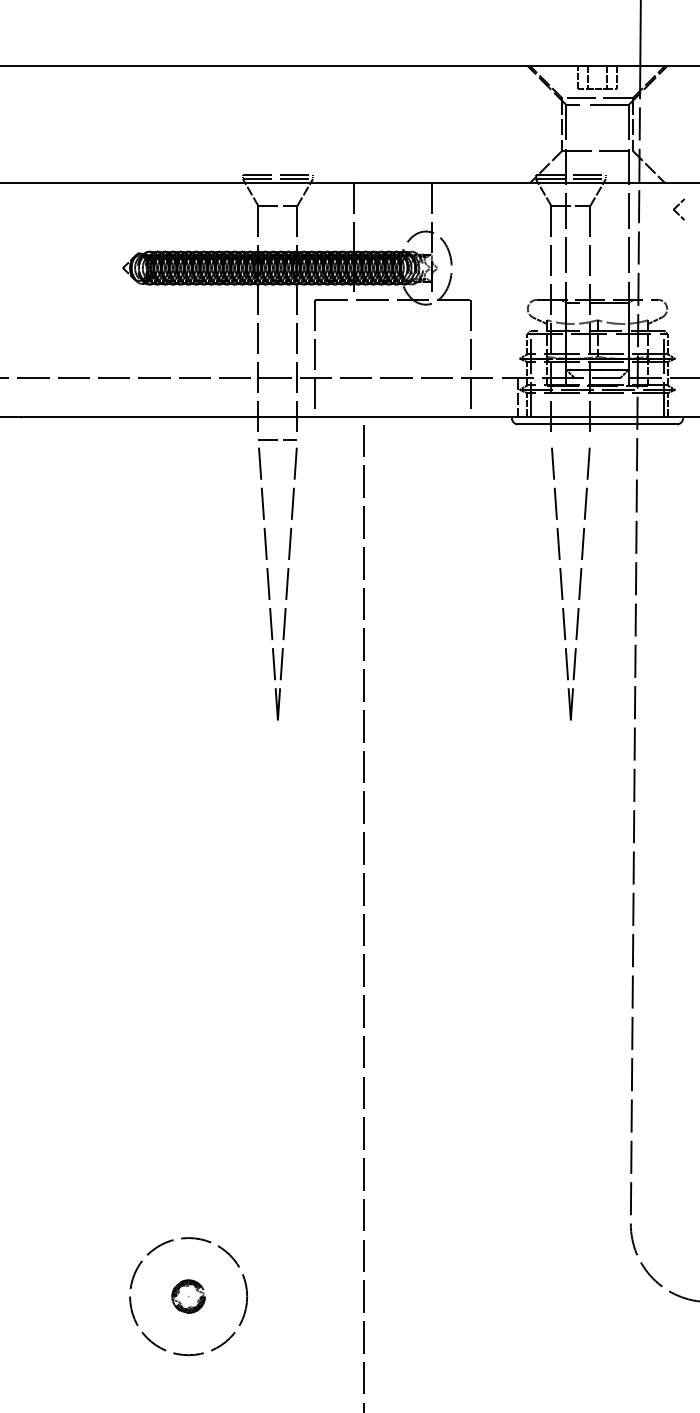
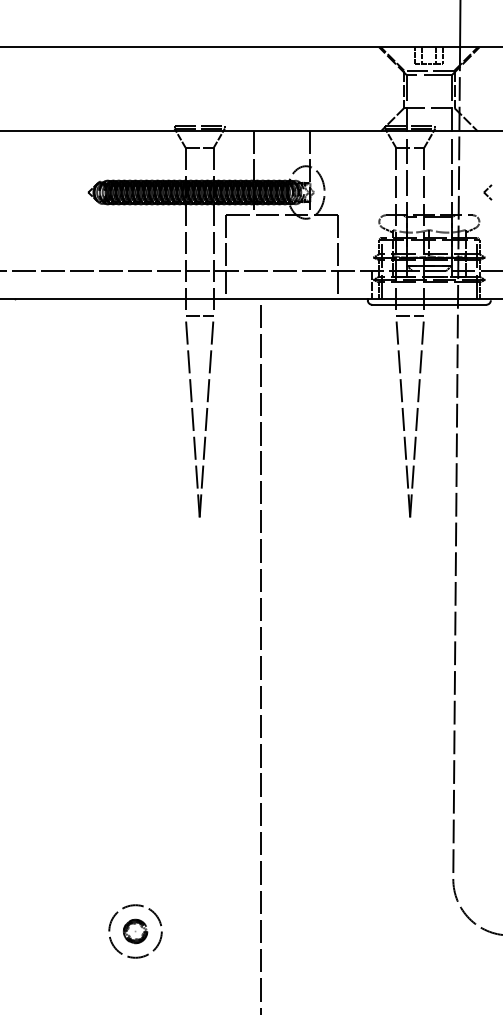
part: (678, 209) -> (487, 192), moved
line: (571, 439) -> (410, 315), added
circle: (188, 1296) -> (135, 931), size x0.62

